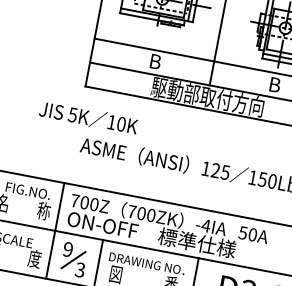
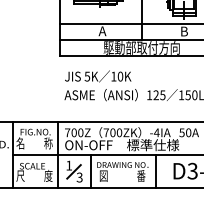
text: (154, 61) -> (102, 31), B -> A
text: (89, 117) -> (98, 76), moved
text: (68, 249) -> (69, 165), 9 -> 1

